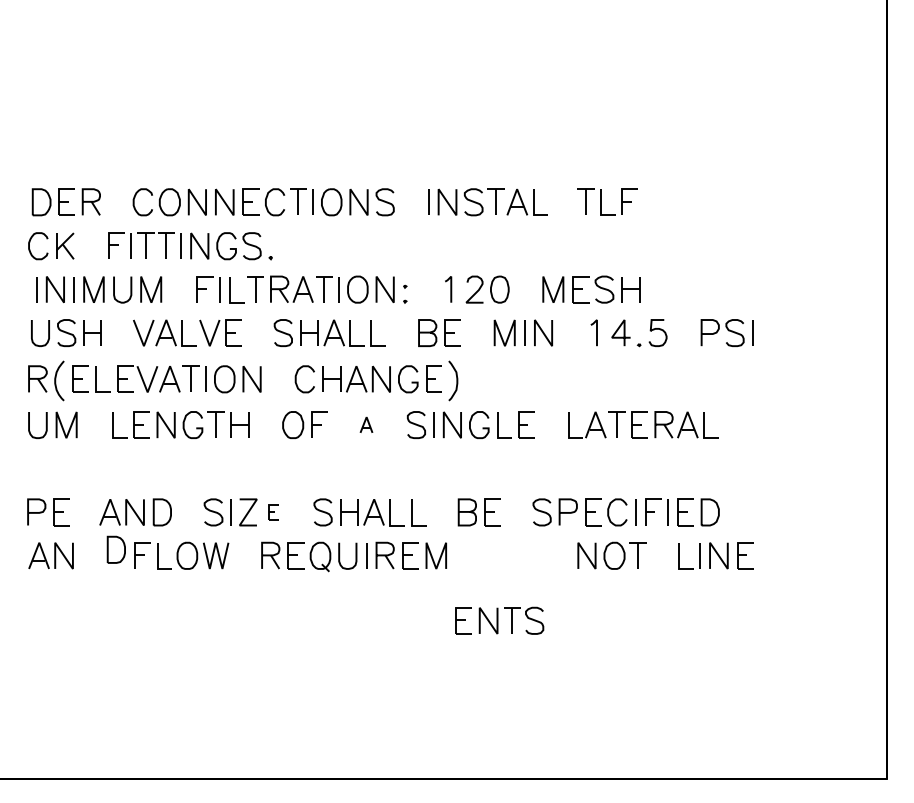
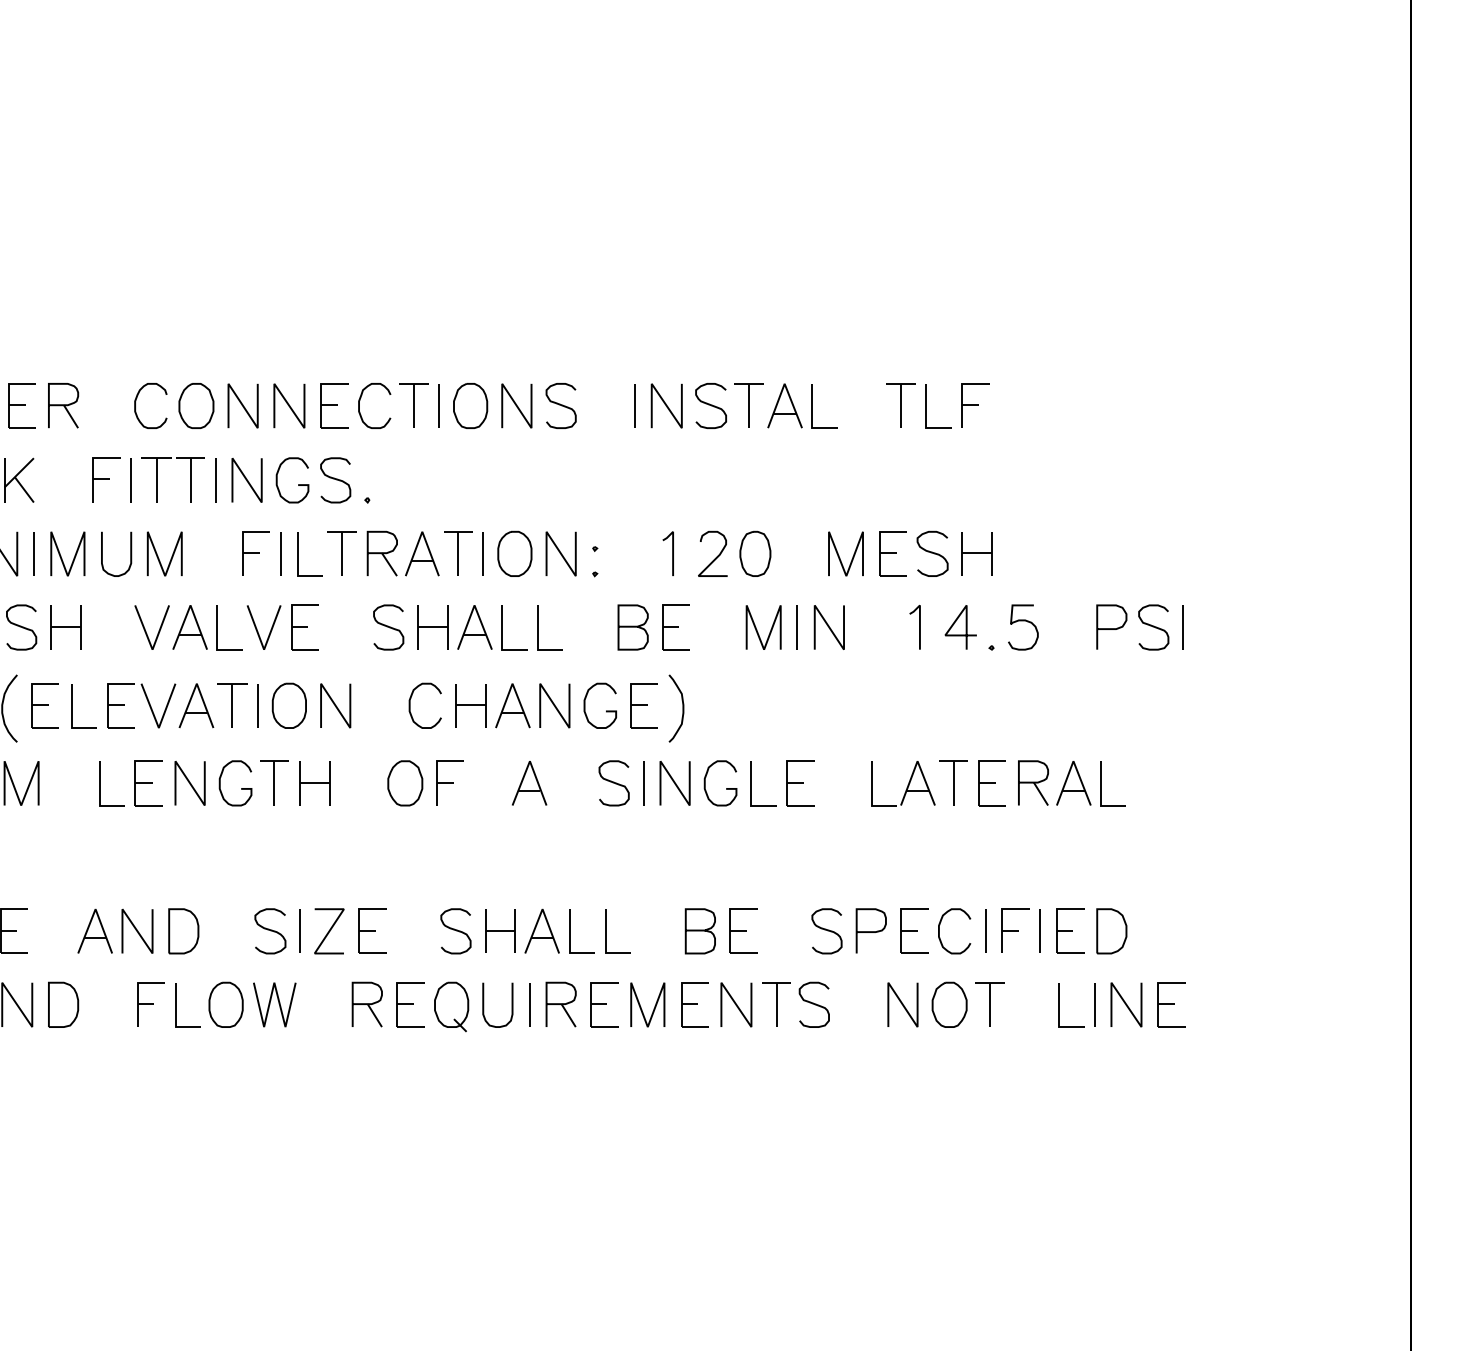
part: (366, 424) -> (529, 782), size x1.67
part: (273, 512) -> (371, 931), size x1.67
part: (115, 549) -> (62, 1004), moved
part: (499, 620) -> (754, 1004), moved

